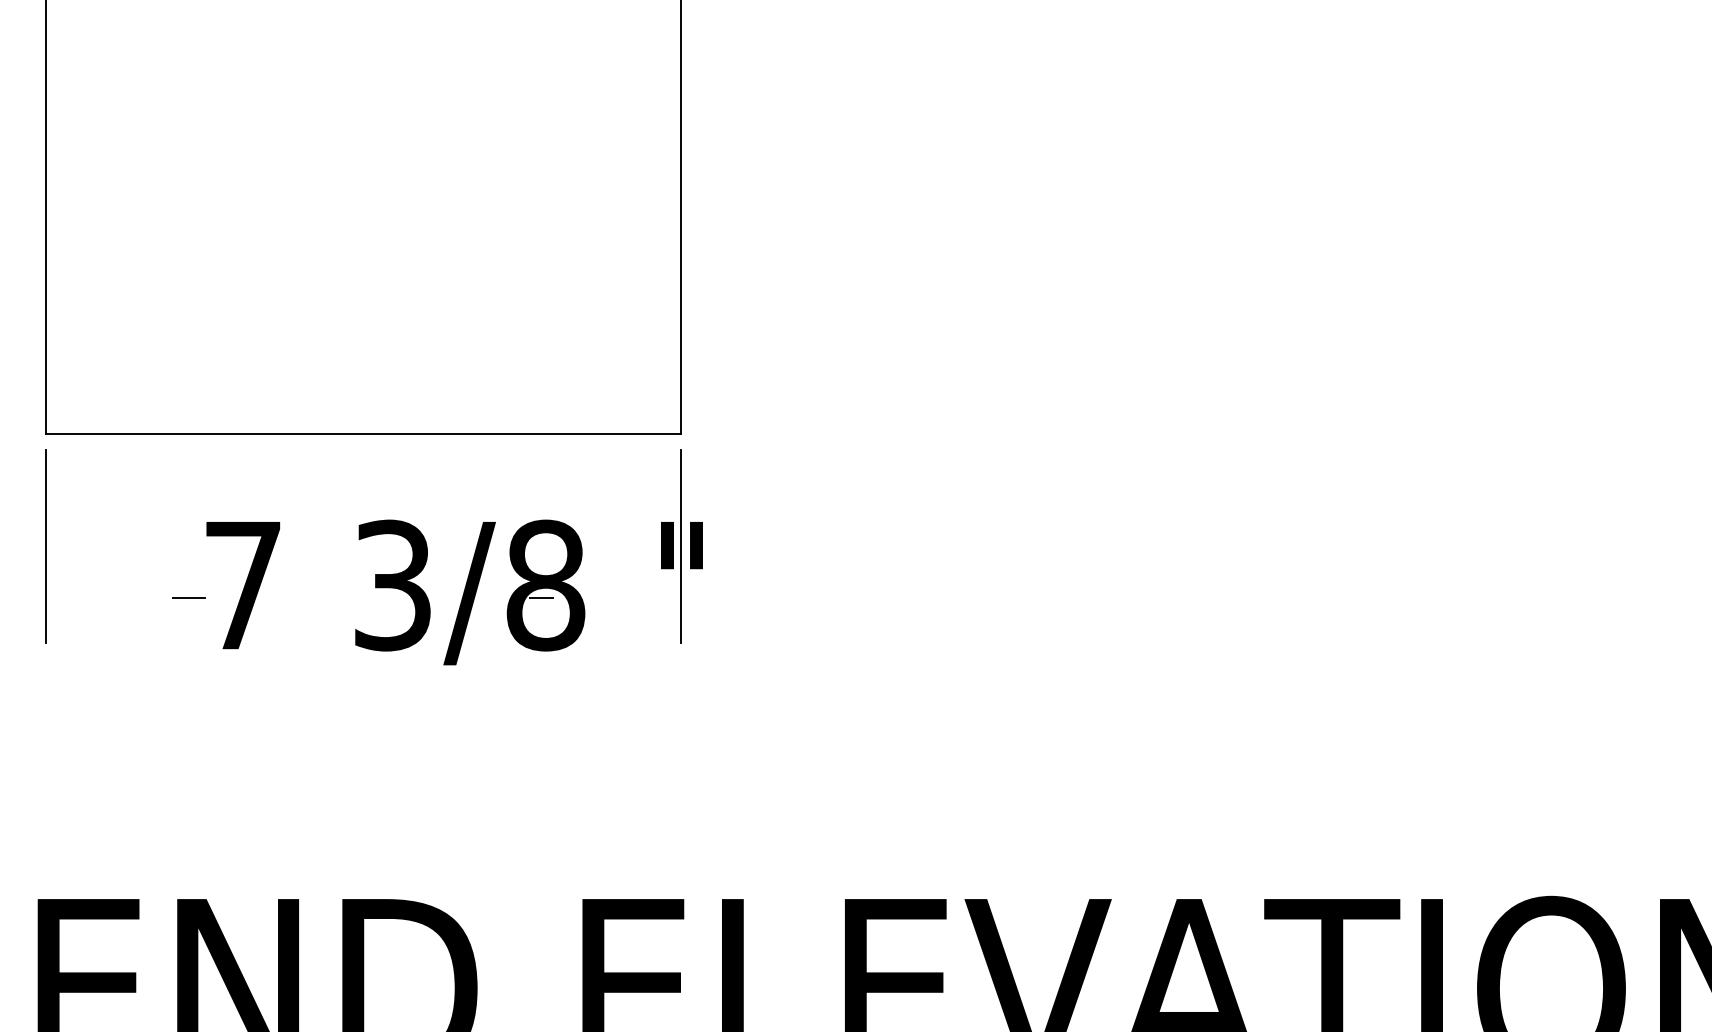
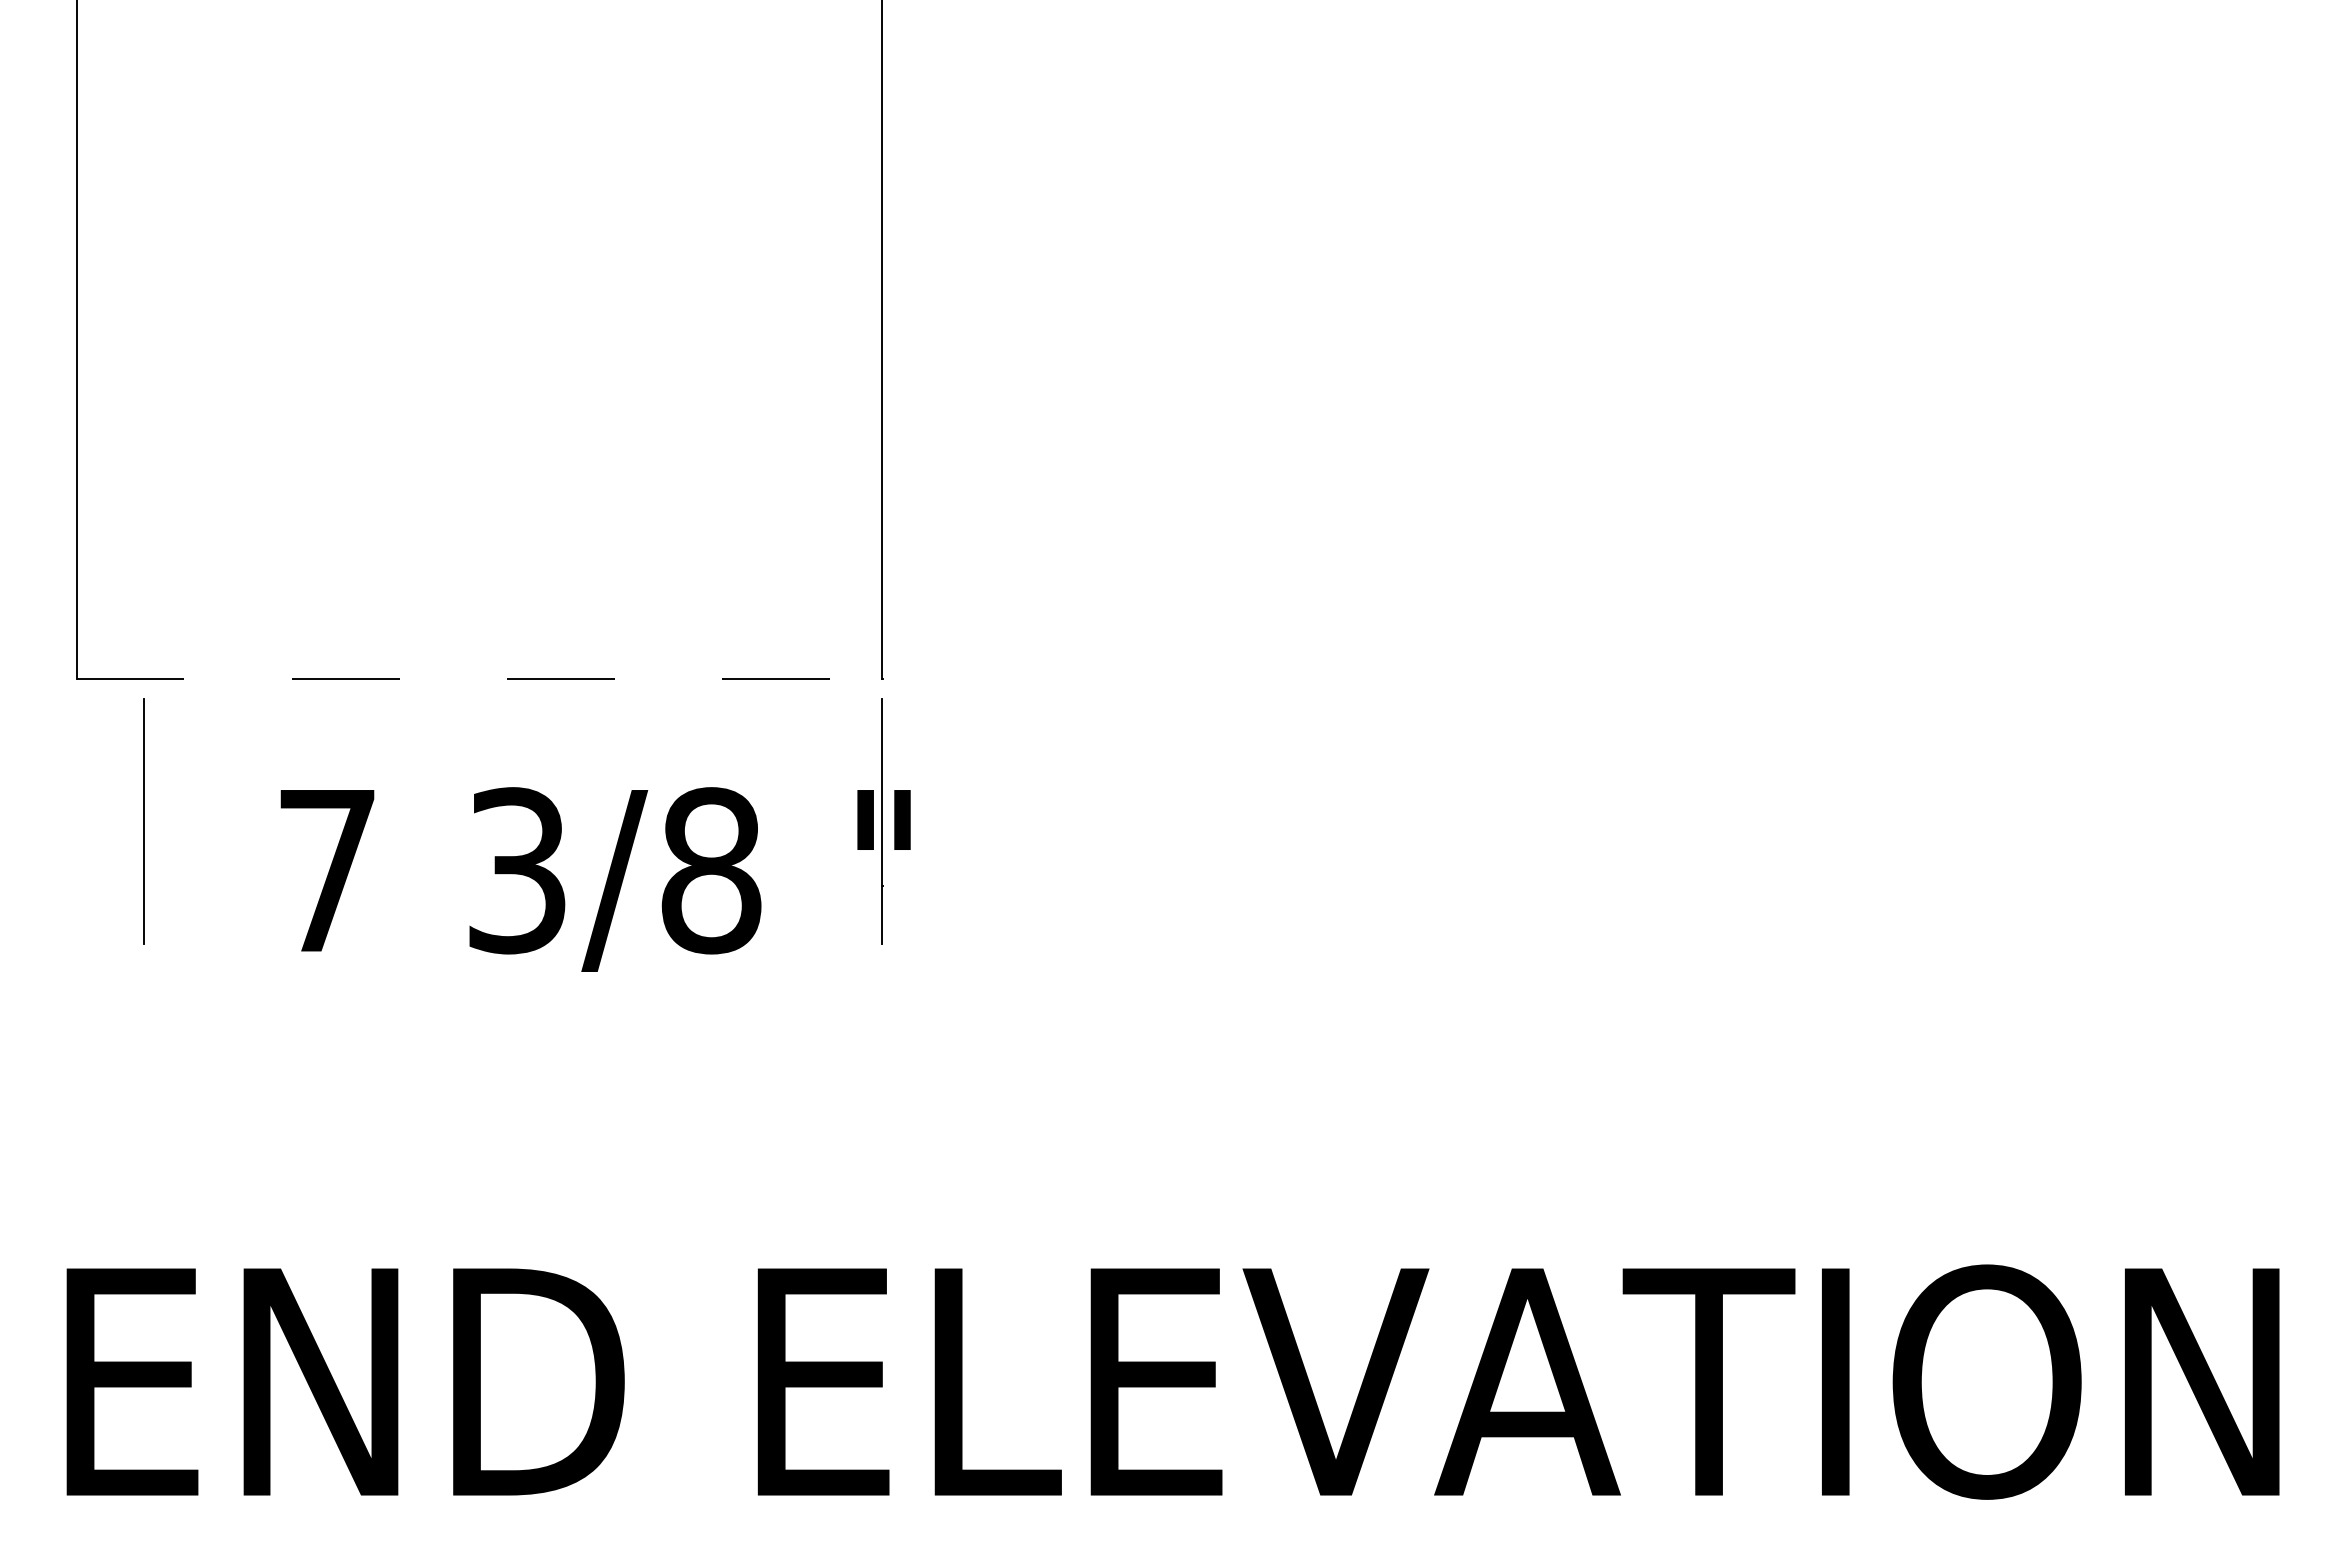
line: (363, 434) -> (479, 678), solid -> dashed
line: (45, 546) -> (143, 821), moved
line: (188, 597) -> (258, 885), removed
line: (542, 597) -> (706, 886), removed

